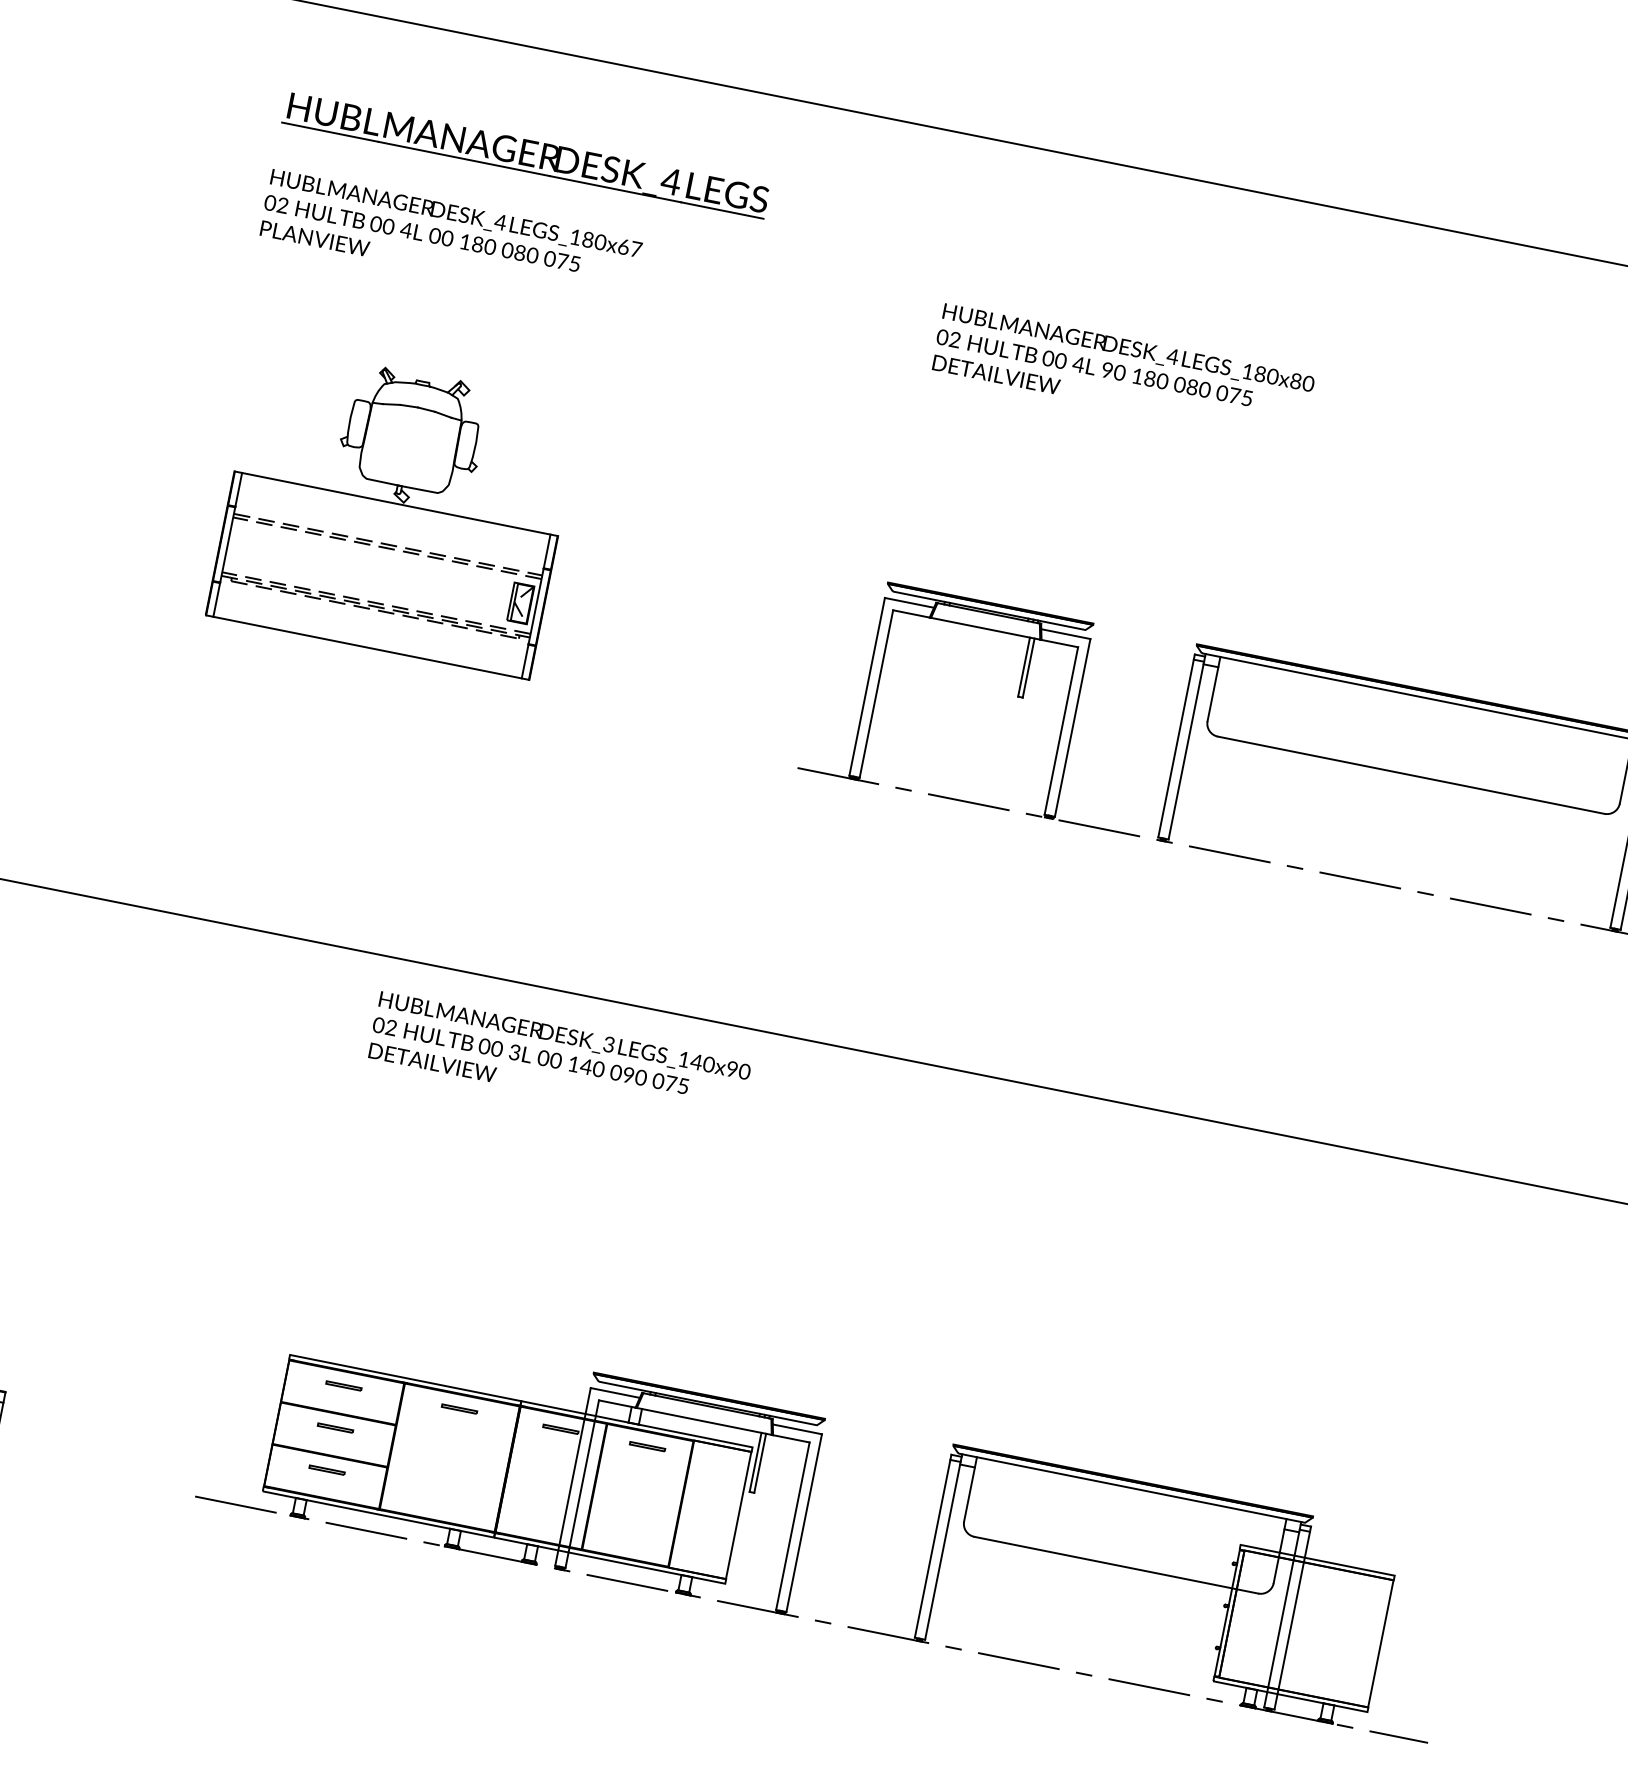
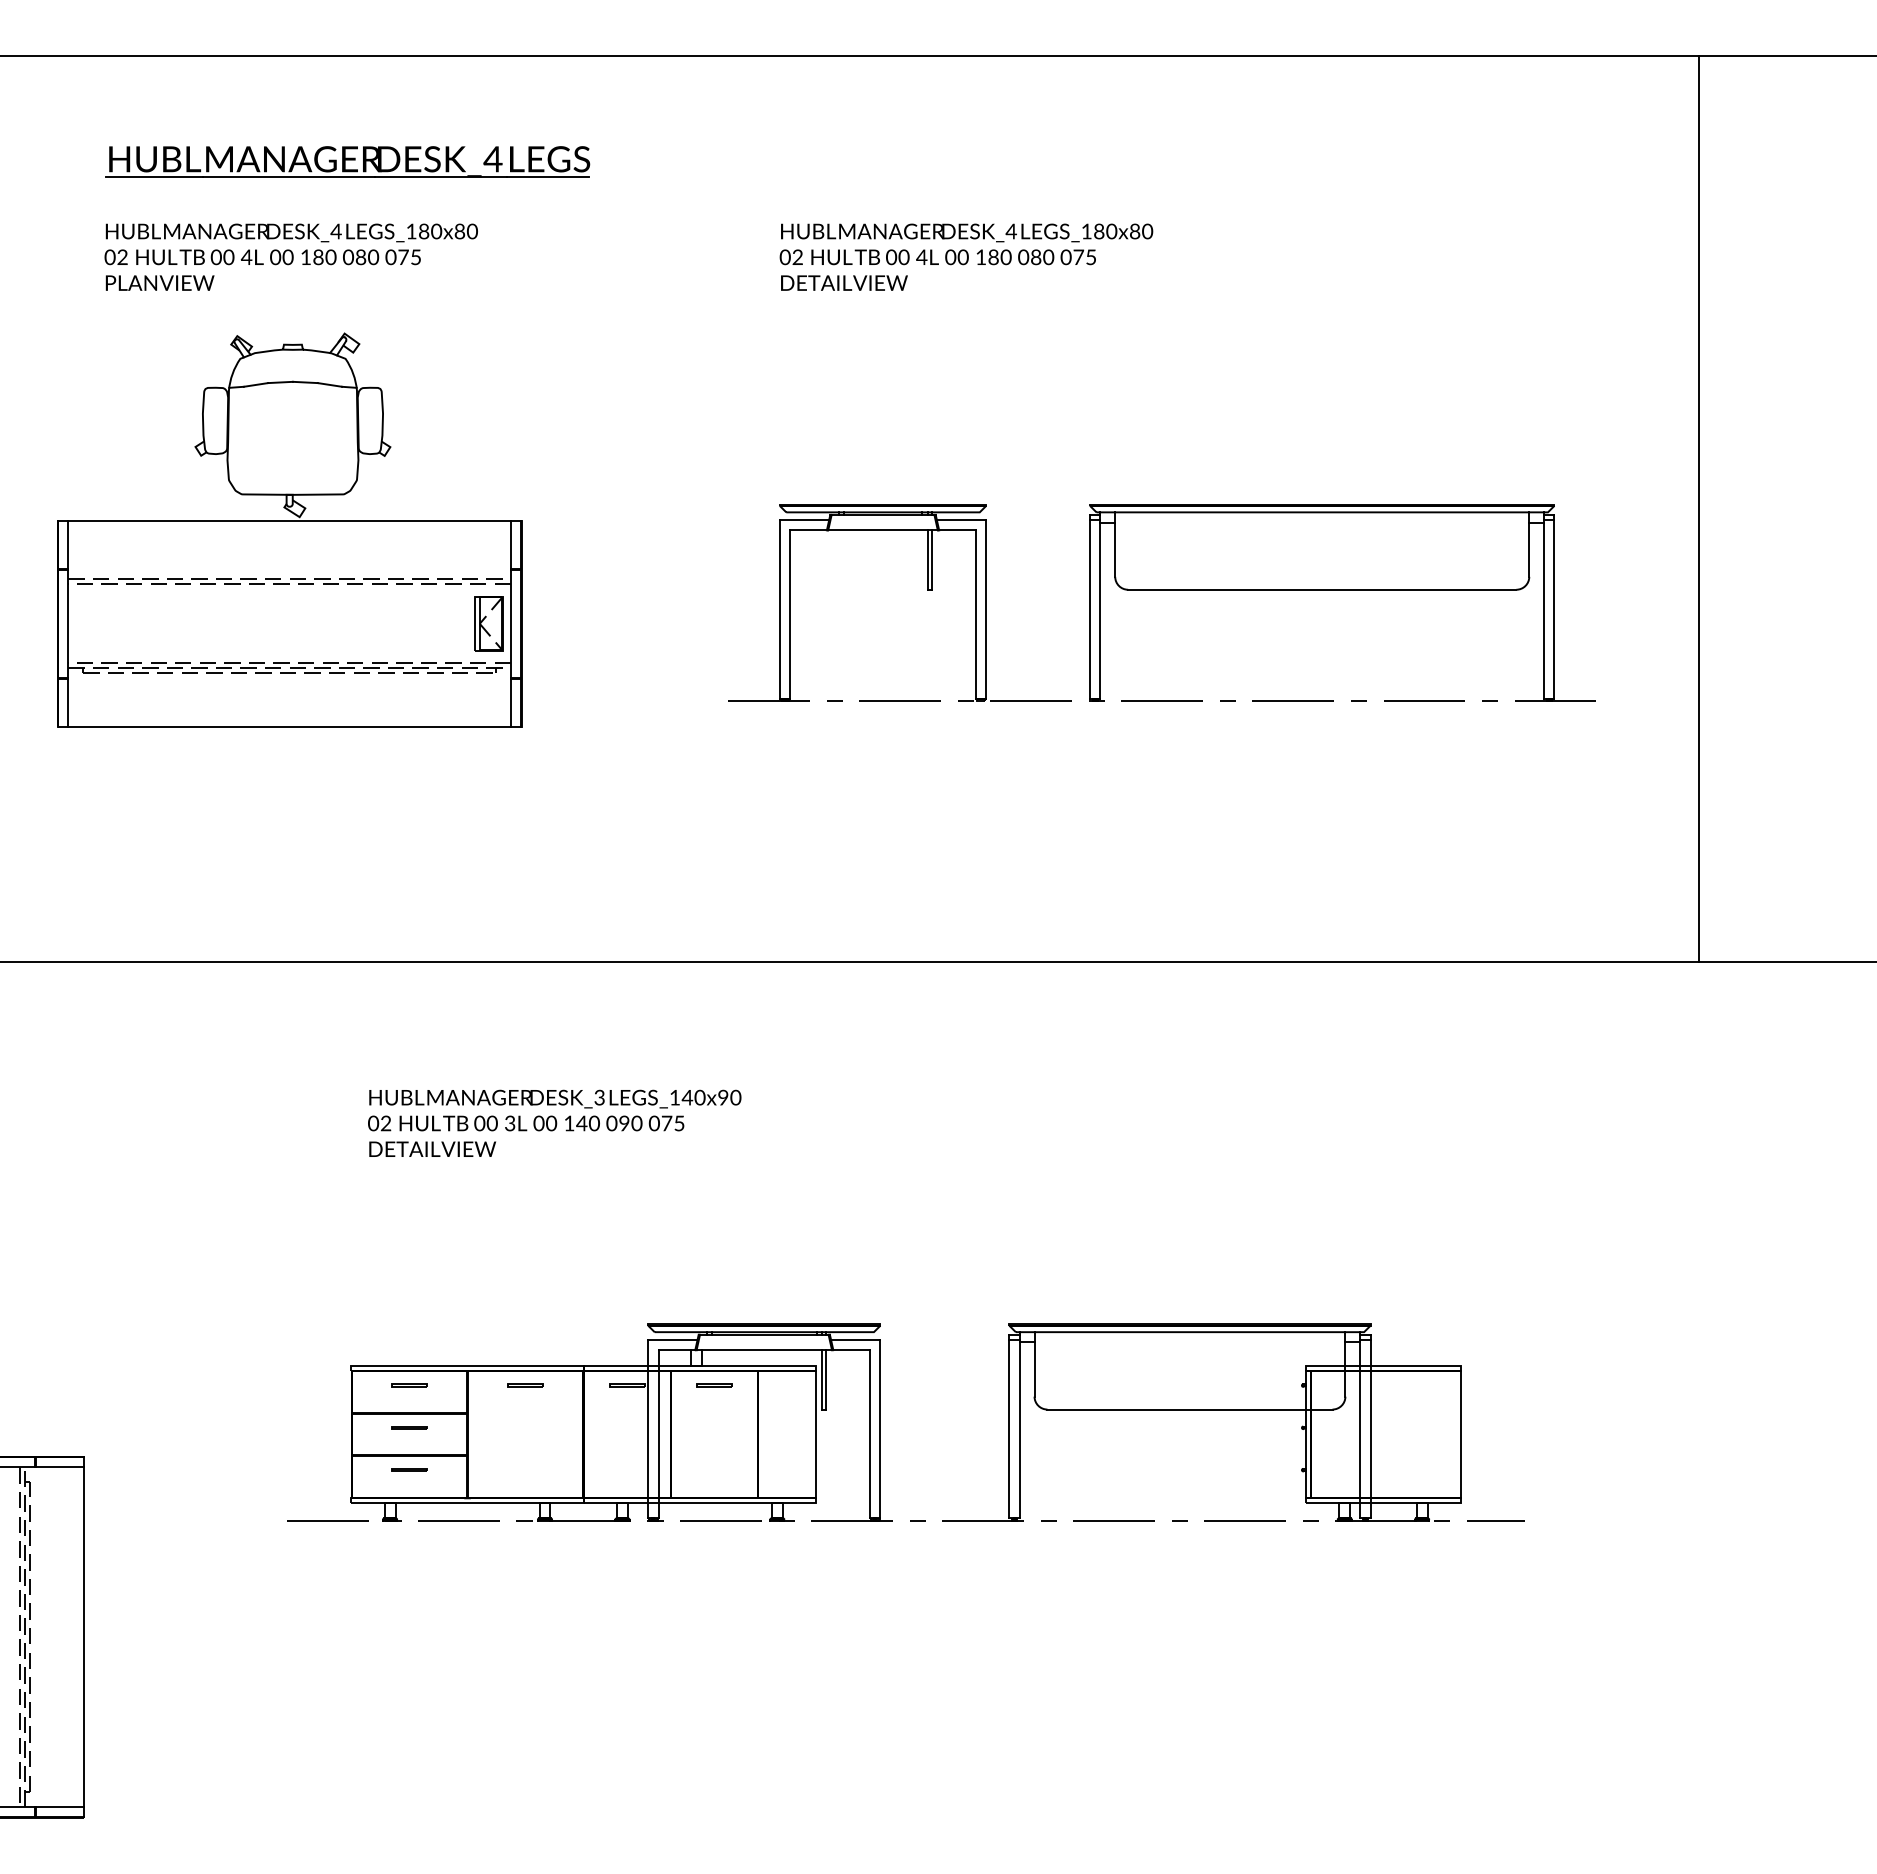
text: (629, 248) -> (465, 231), LEGS_180x67 -> LEGS_180x80
text: (1107, 370) -> (950, 257), 90 -> 00
part: (394, 509) -> (289, 529), size x1.43
text: (559, 1060) -> (554, 1122), moved

